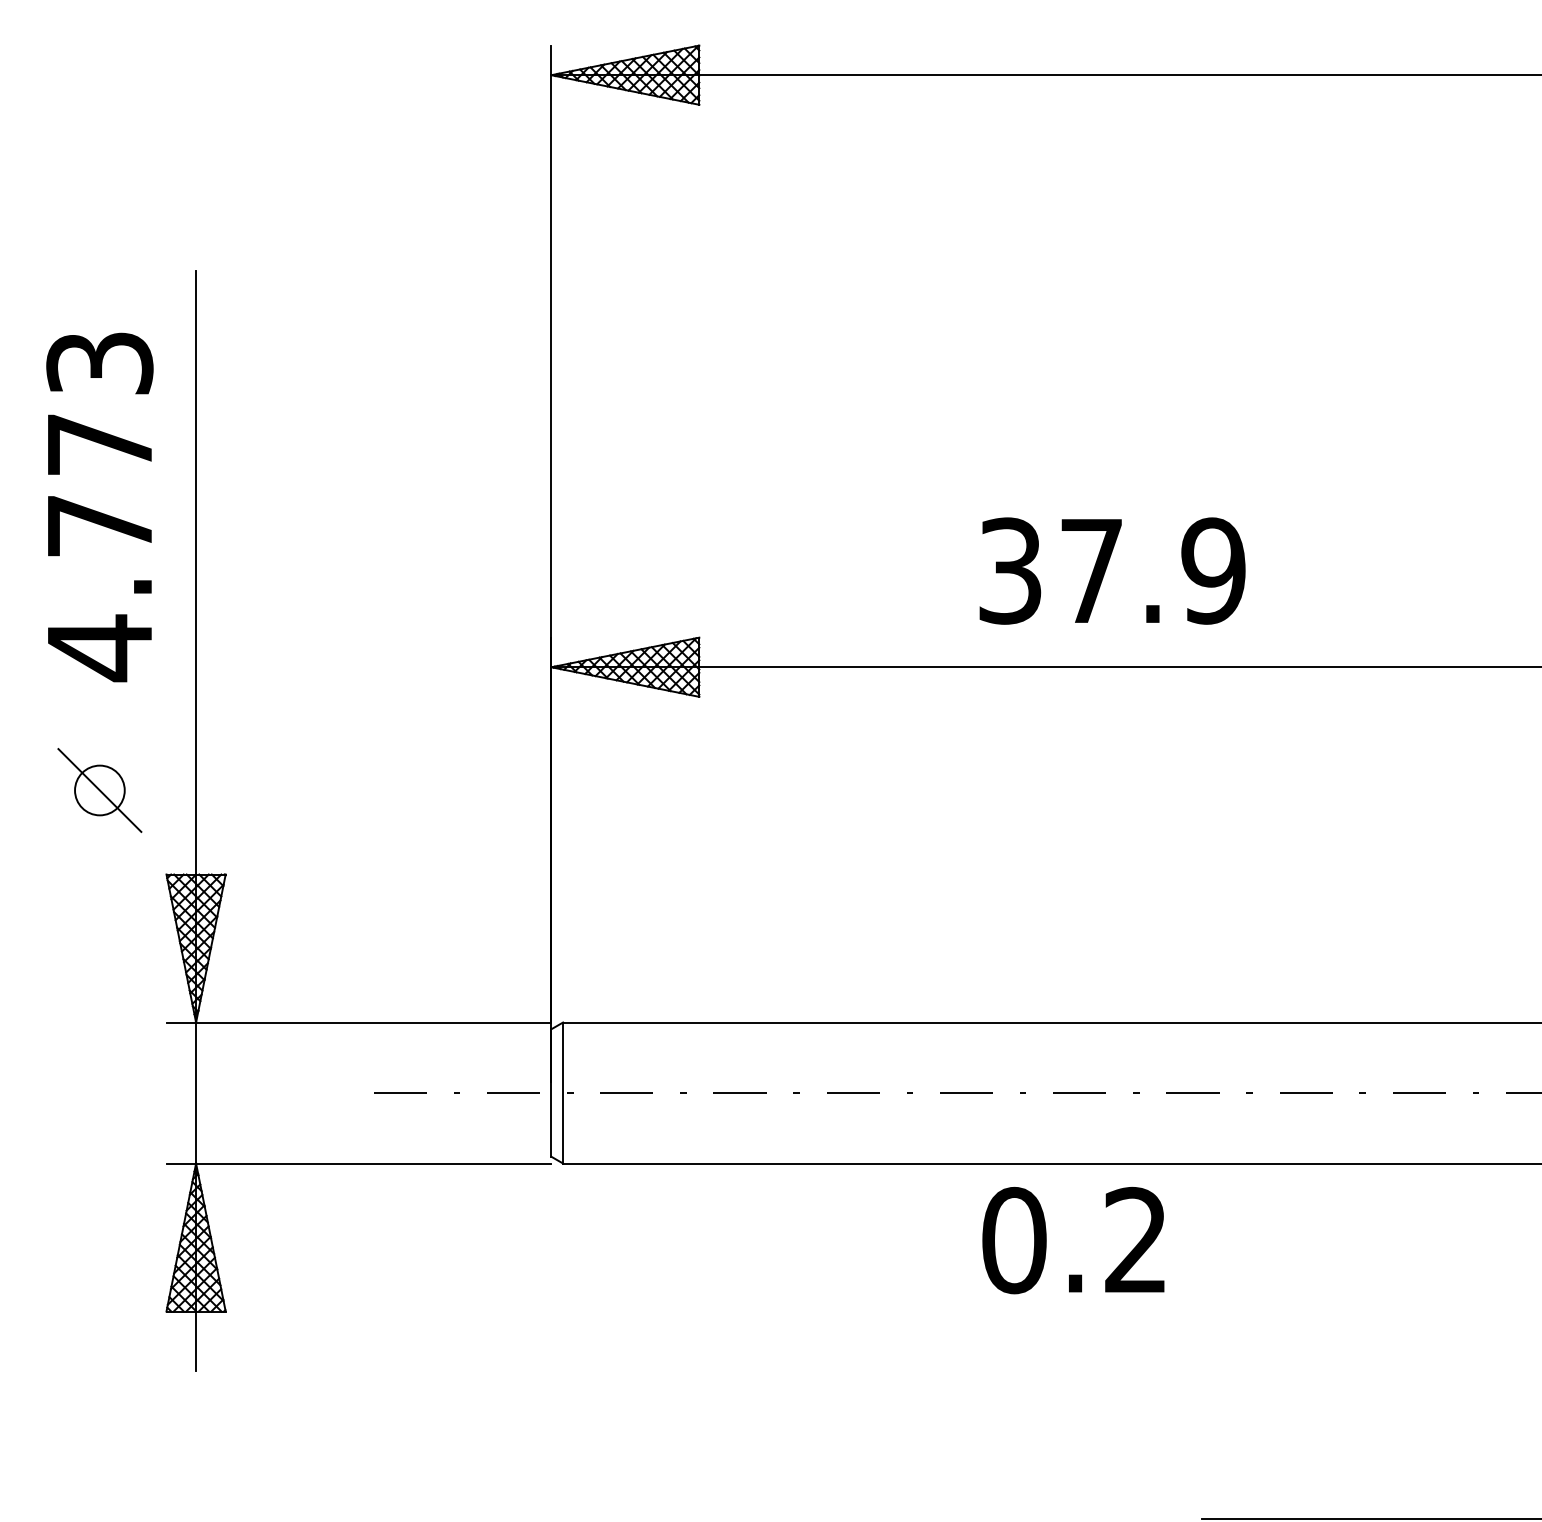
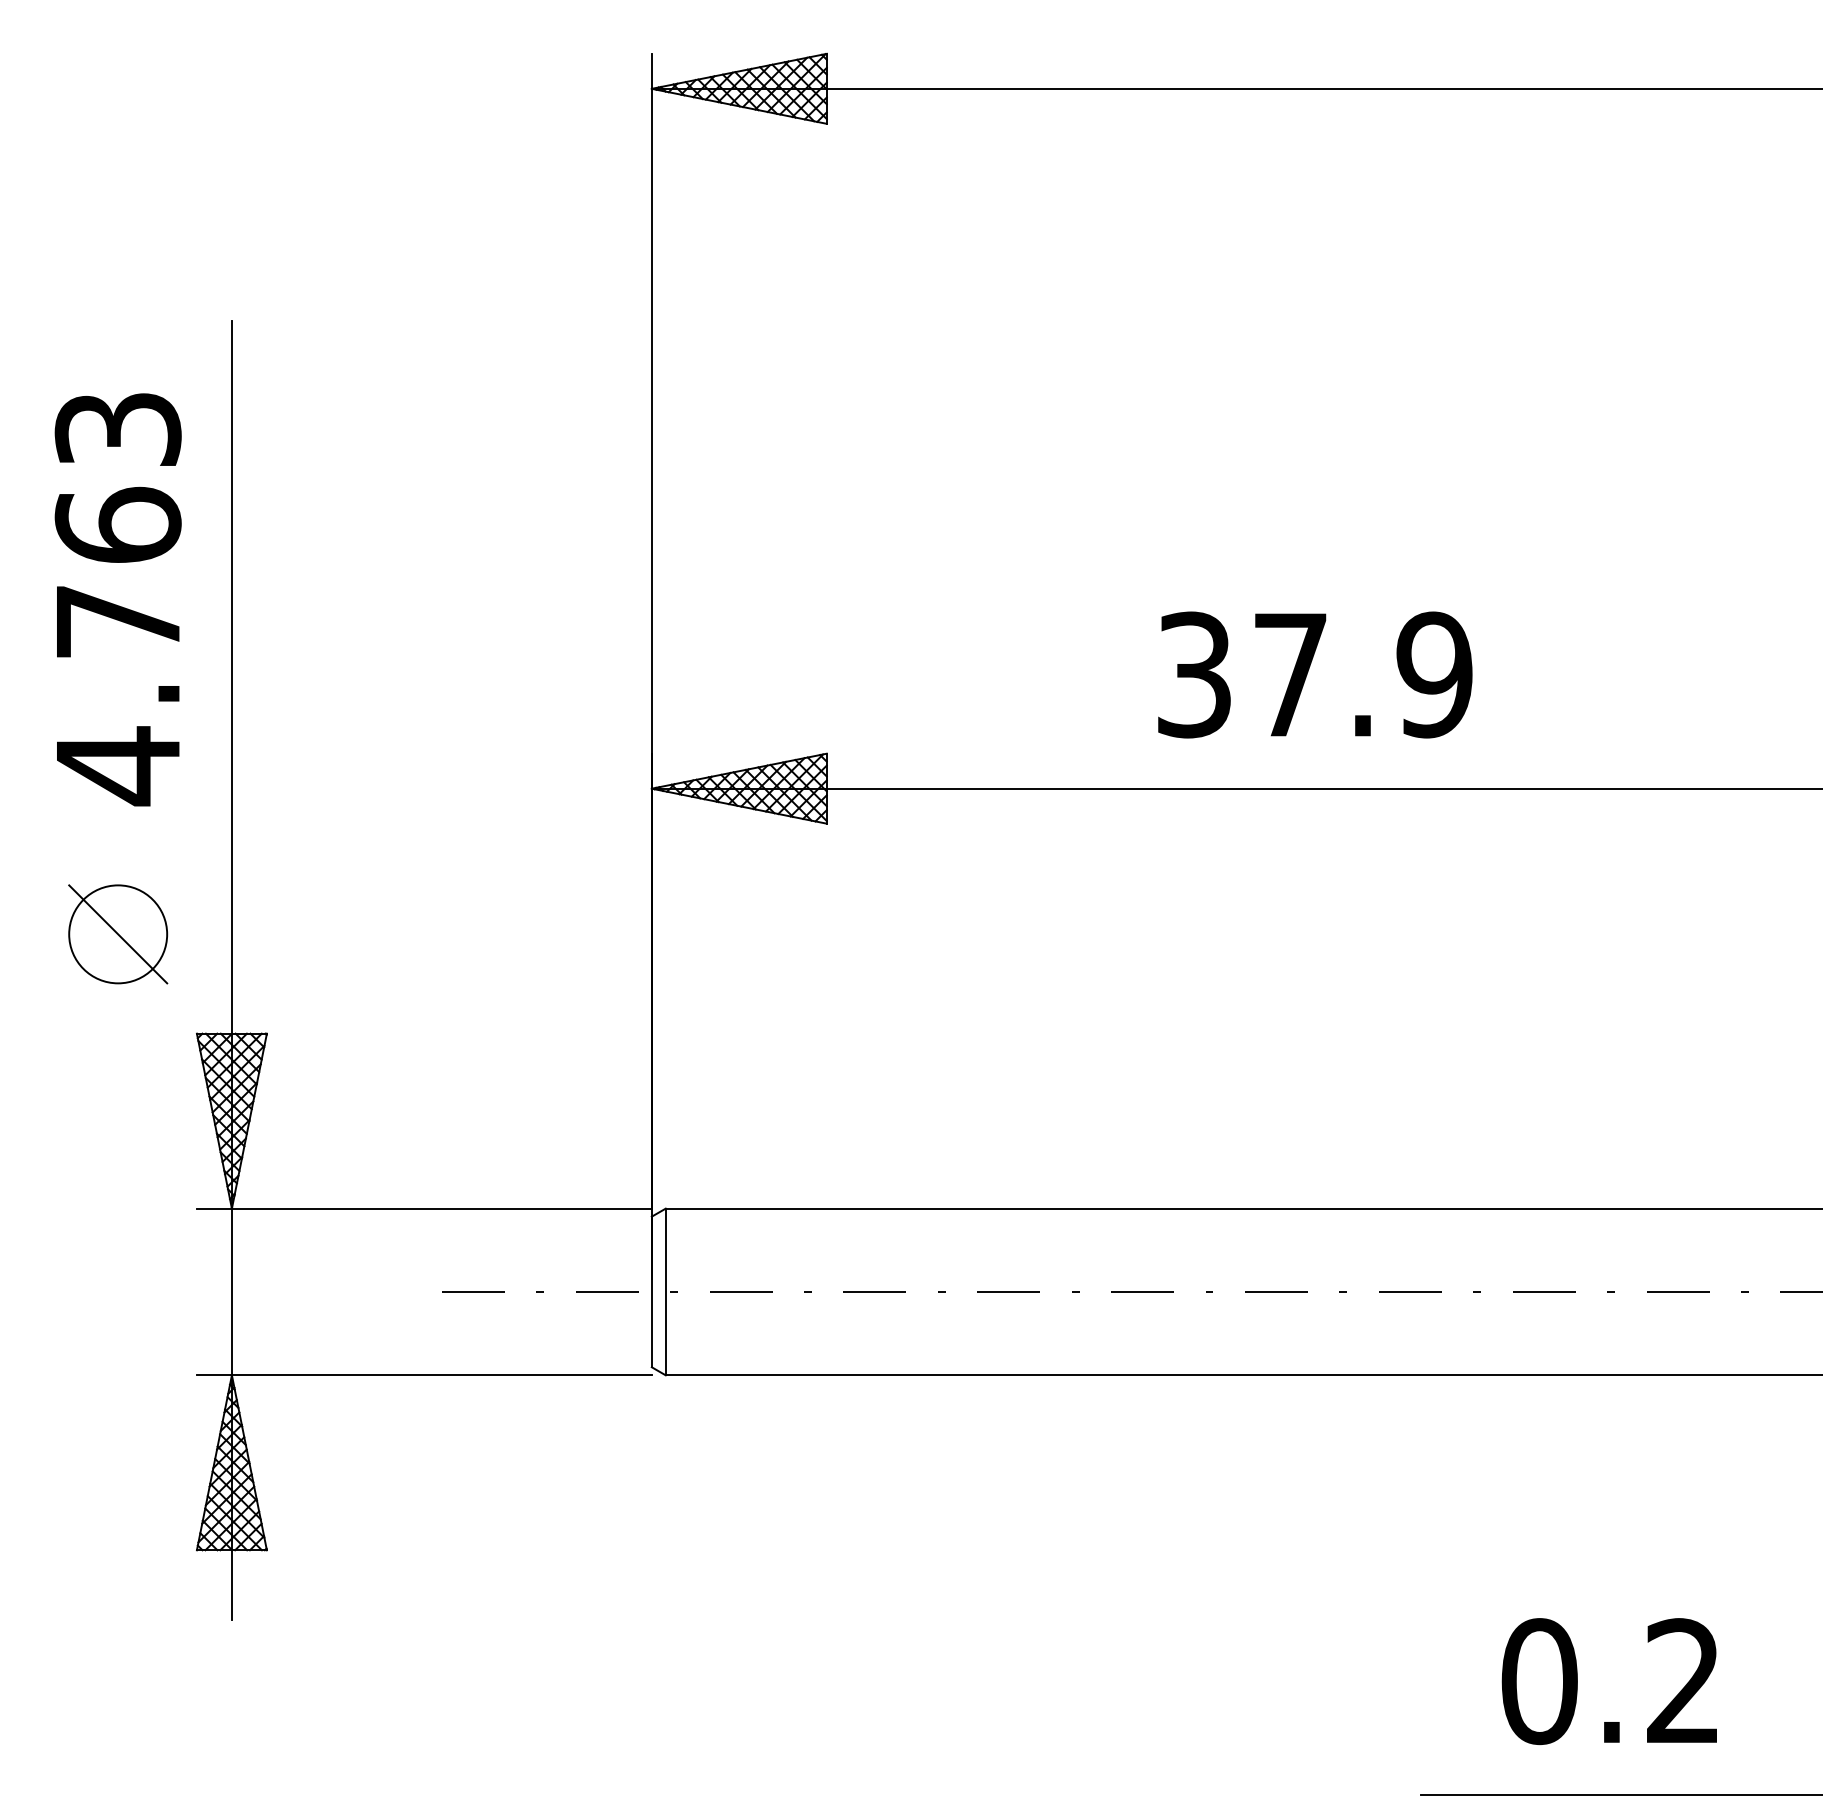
text: (99, 444) -> (117, 525), 4.773 -> 4.763
circle: (99, 790) -> (117, 934), size x1.67
text: (1073, 1240) -> (1609, 1681), moved

